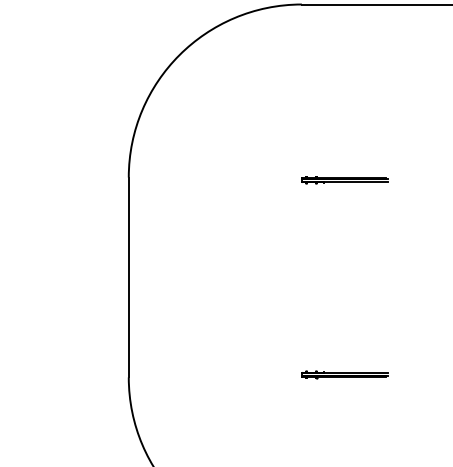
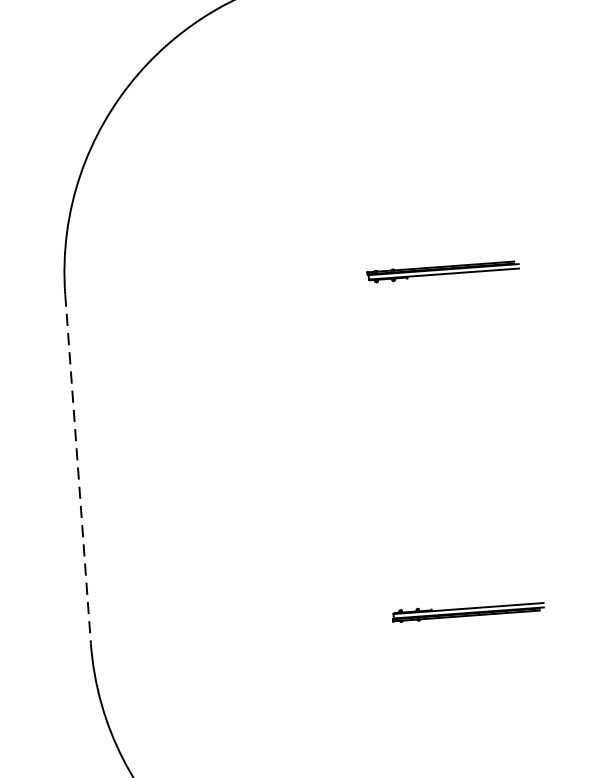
line: (128, 277) -> (77, 469), solid -> dashed

